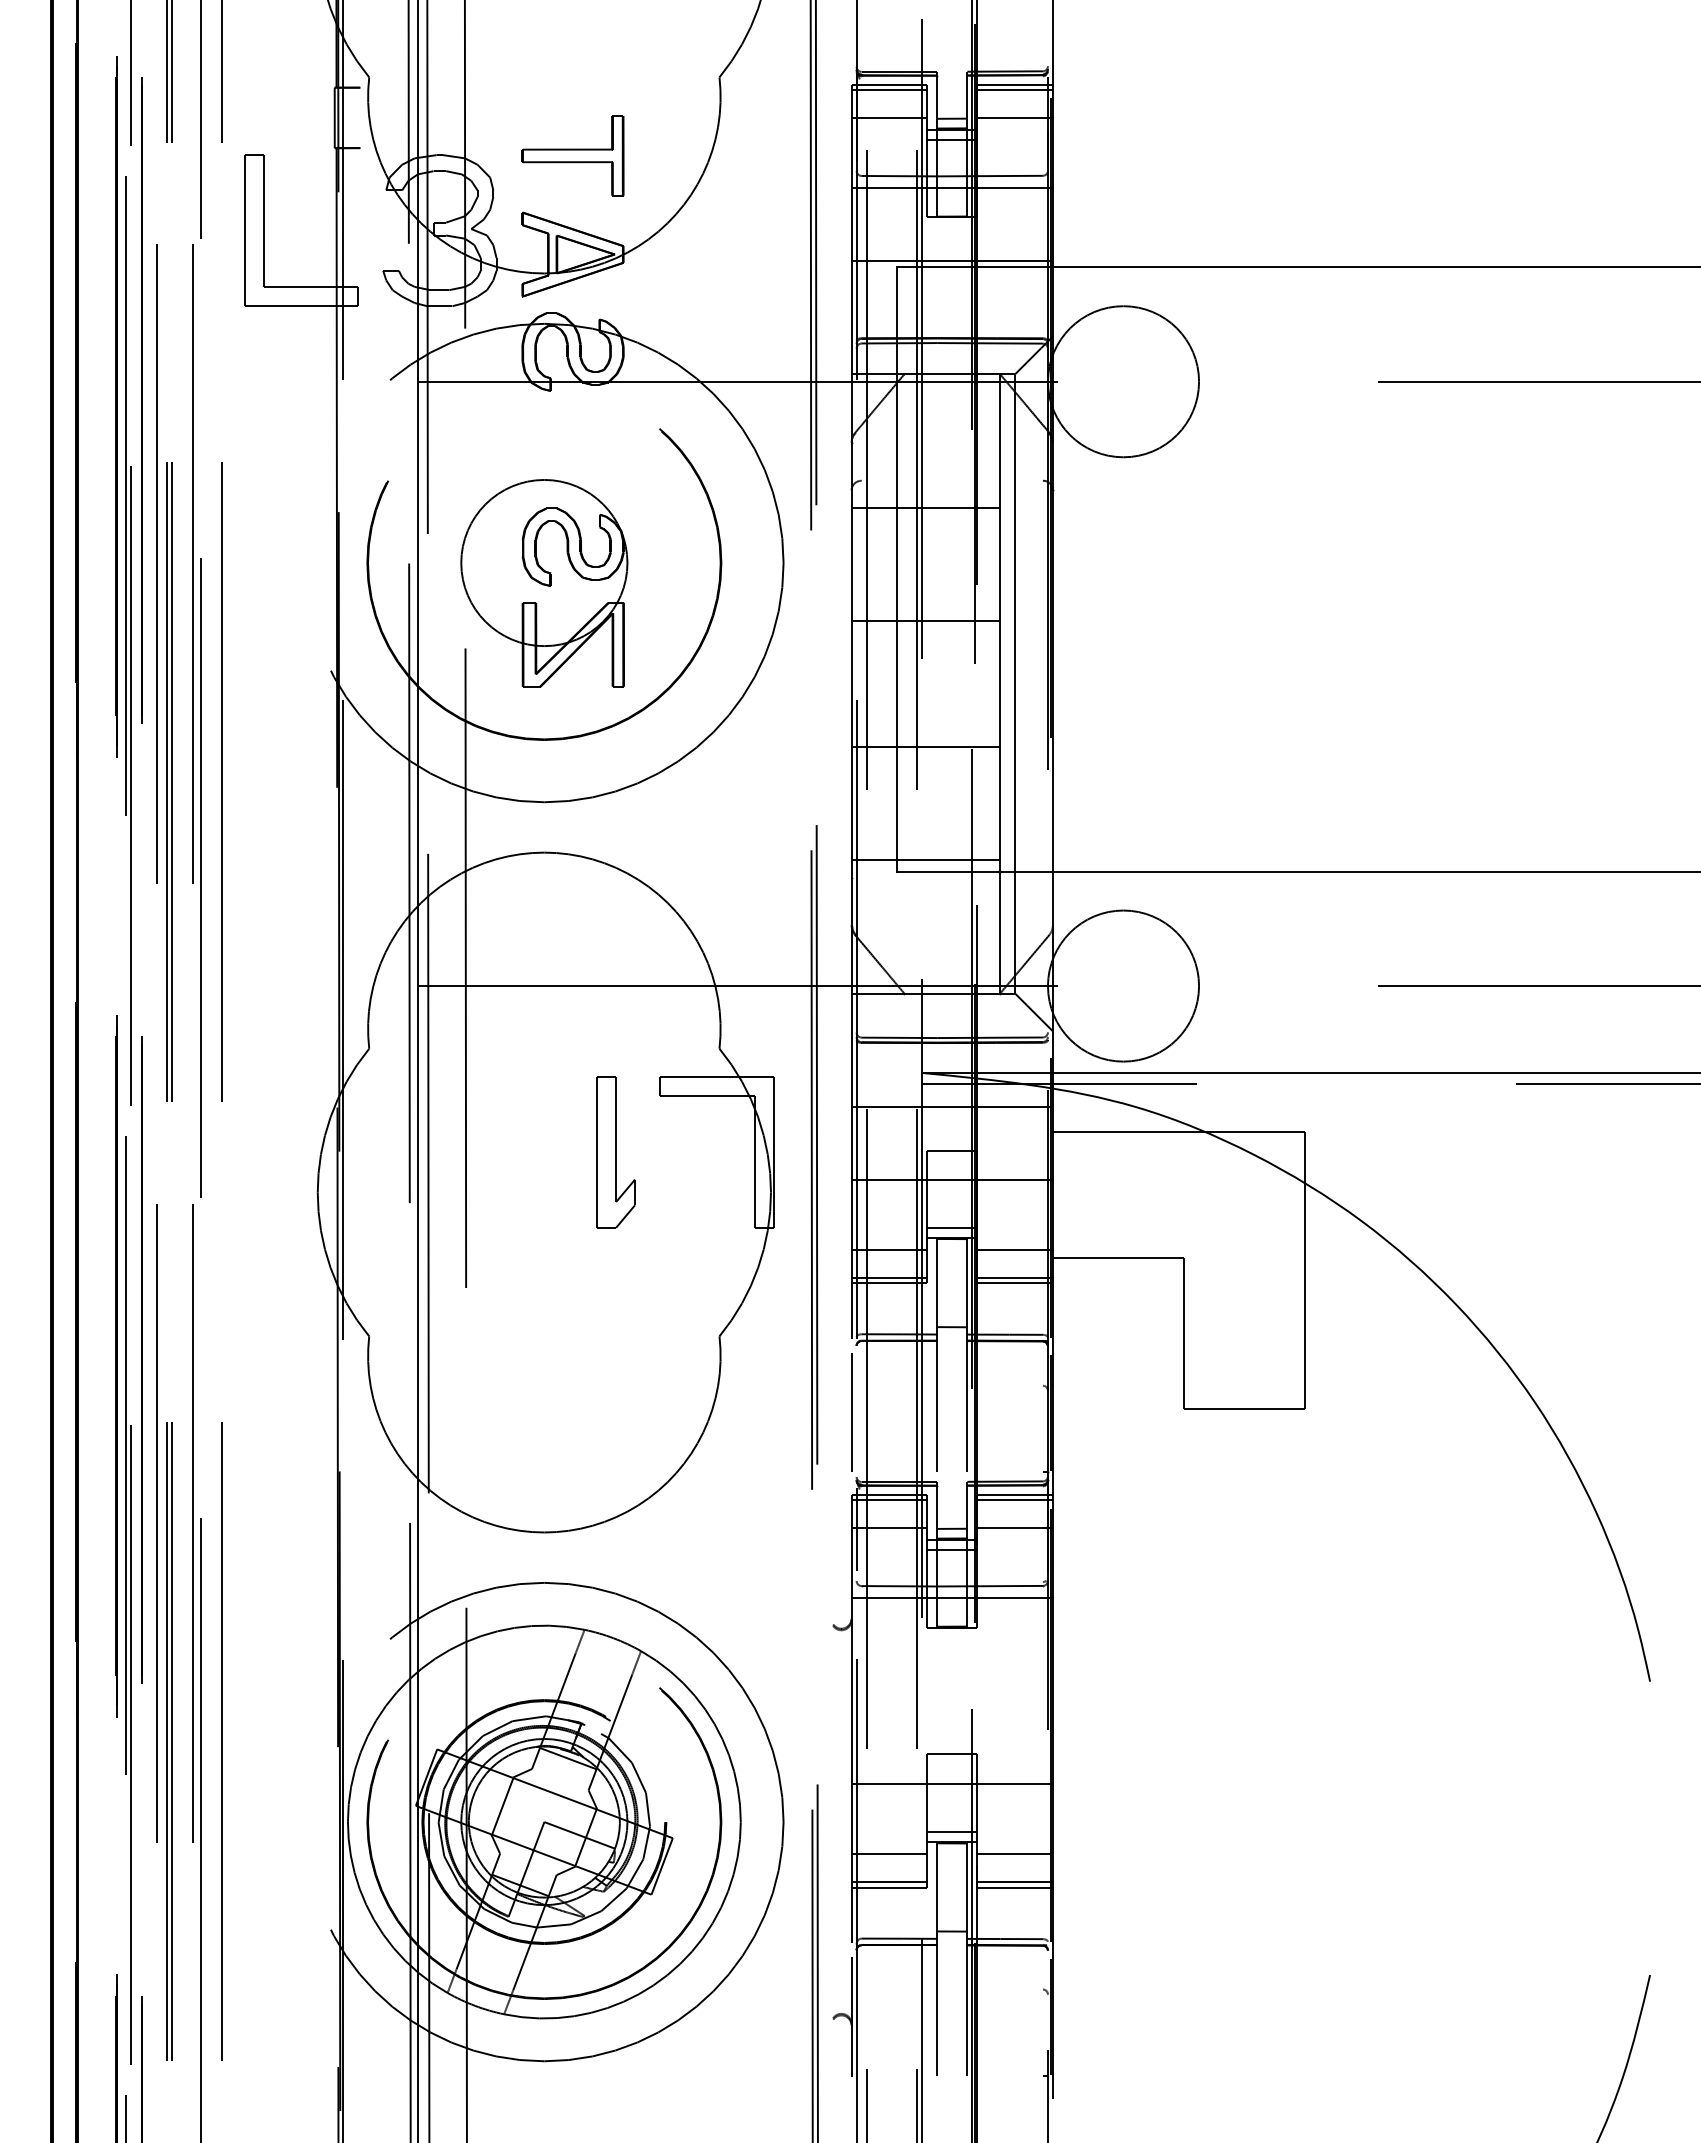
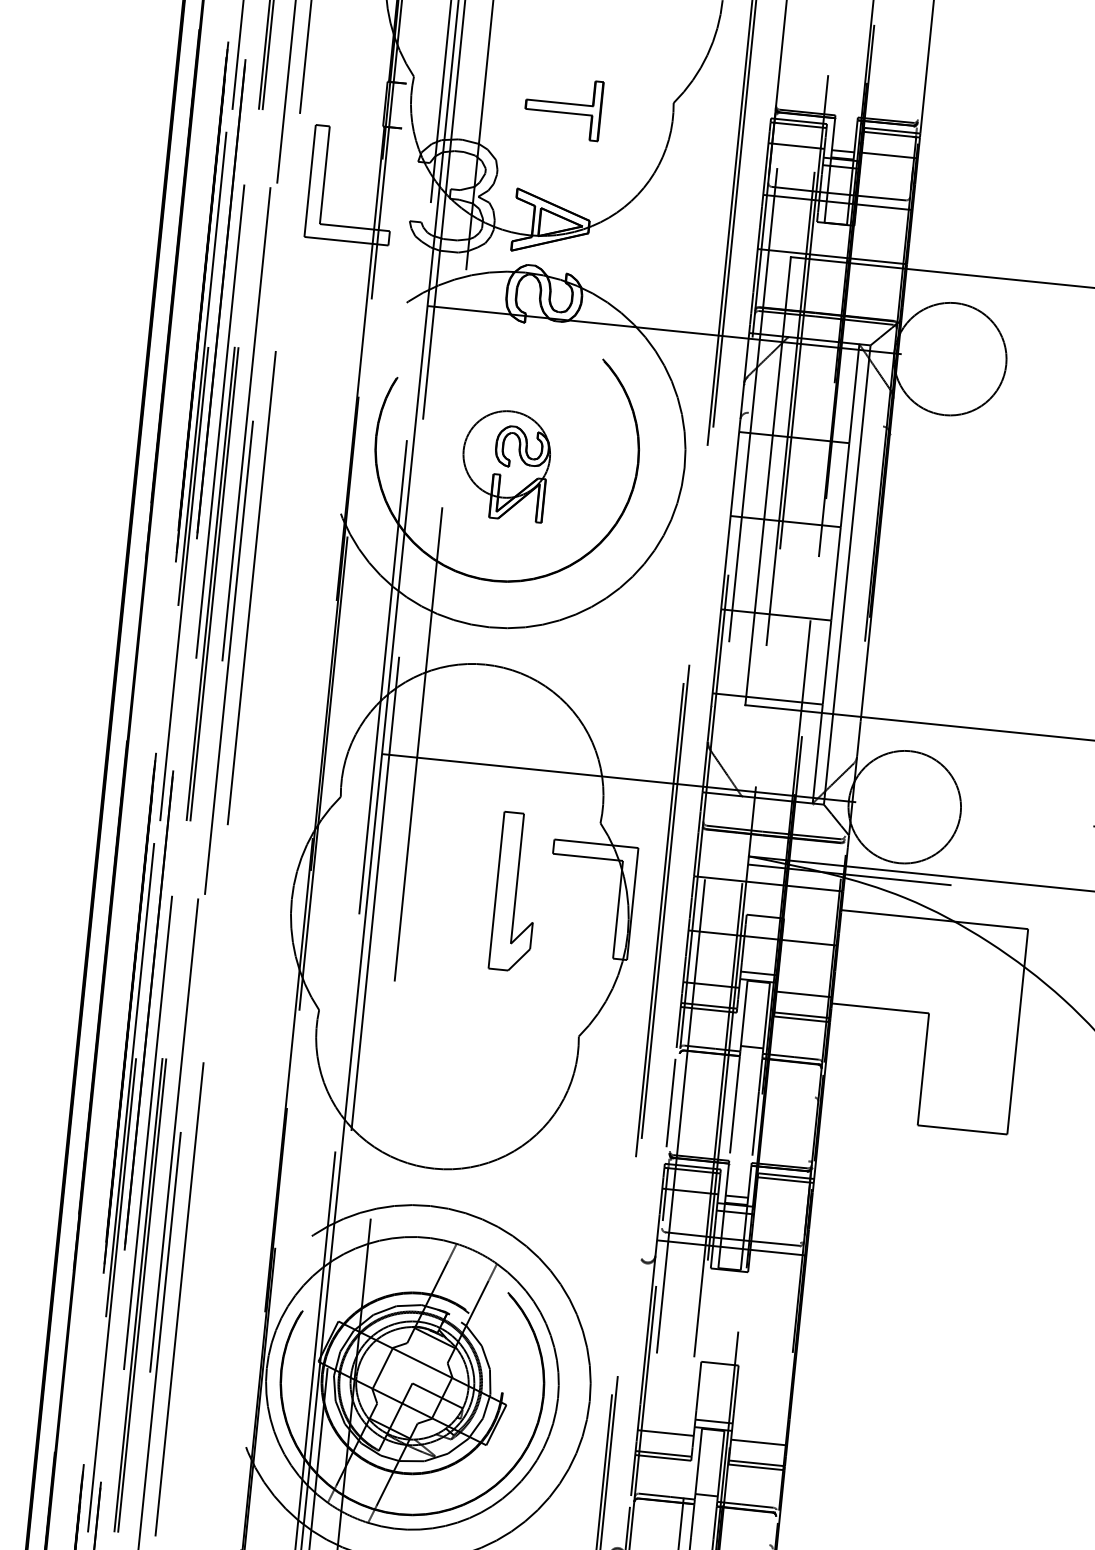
part: (572, 155) -> (563, 107), moved
part: (544, 583) -> (505, 465), size x0.7
part: (615, 1152) -> (515, 892), size x1.4
line: (1015, 1528) -> (783, 1201), removed
line: (952, 1784) -> (717, 1386), removed

